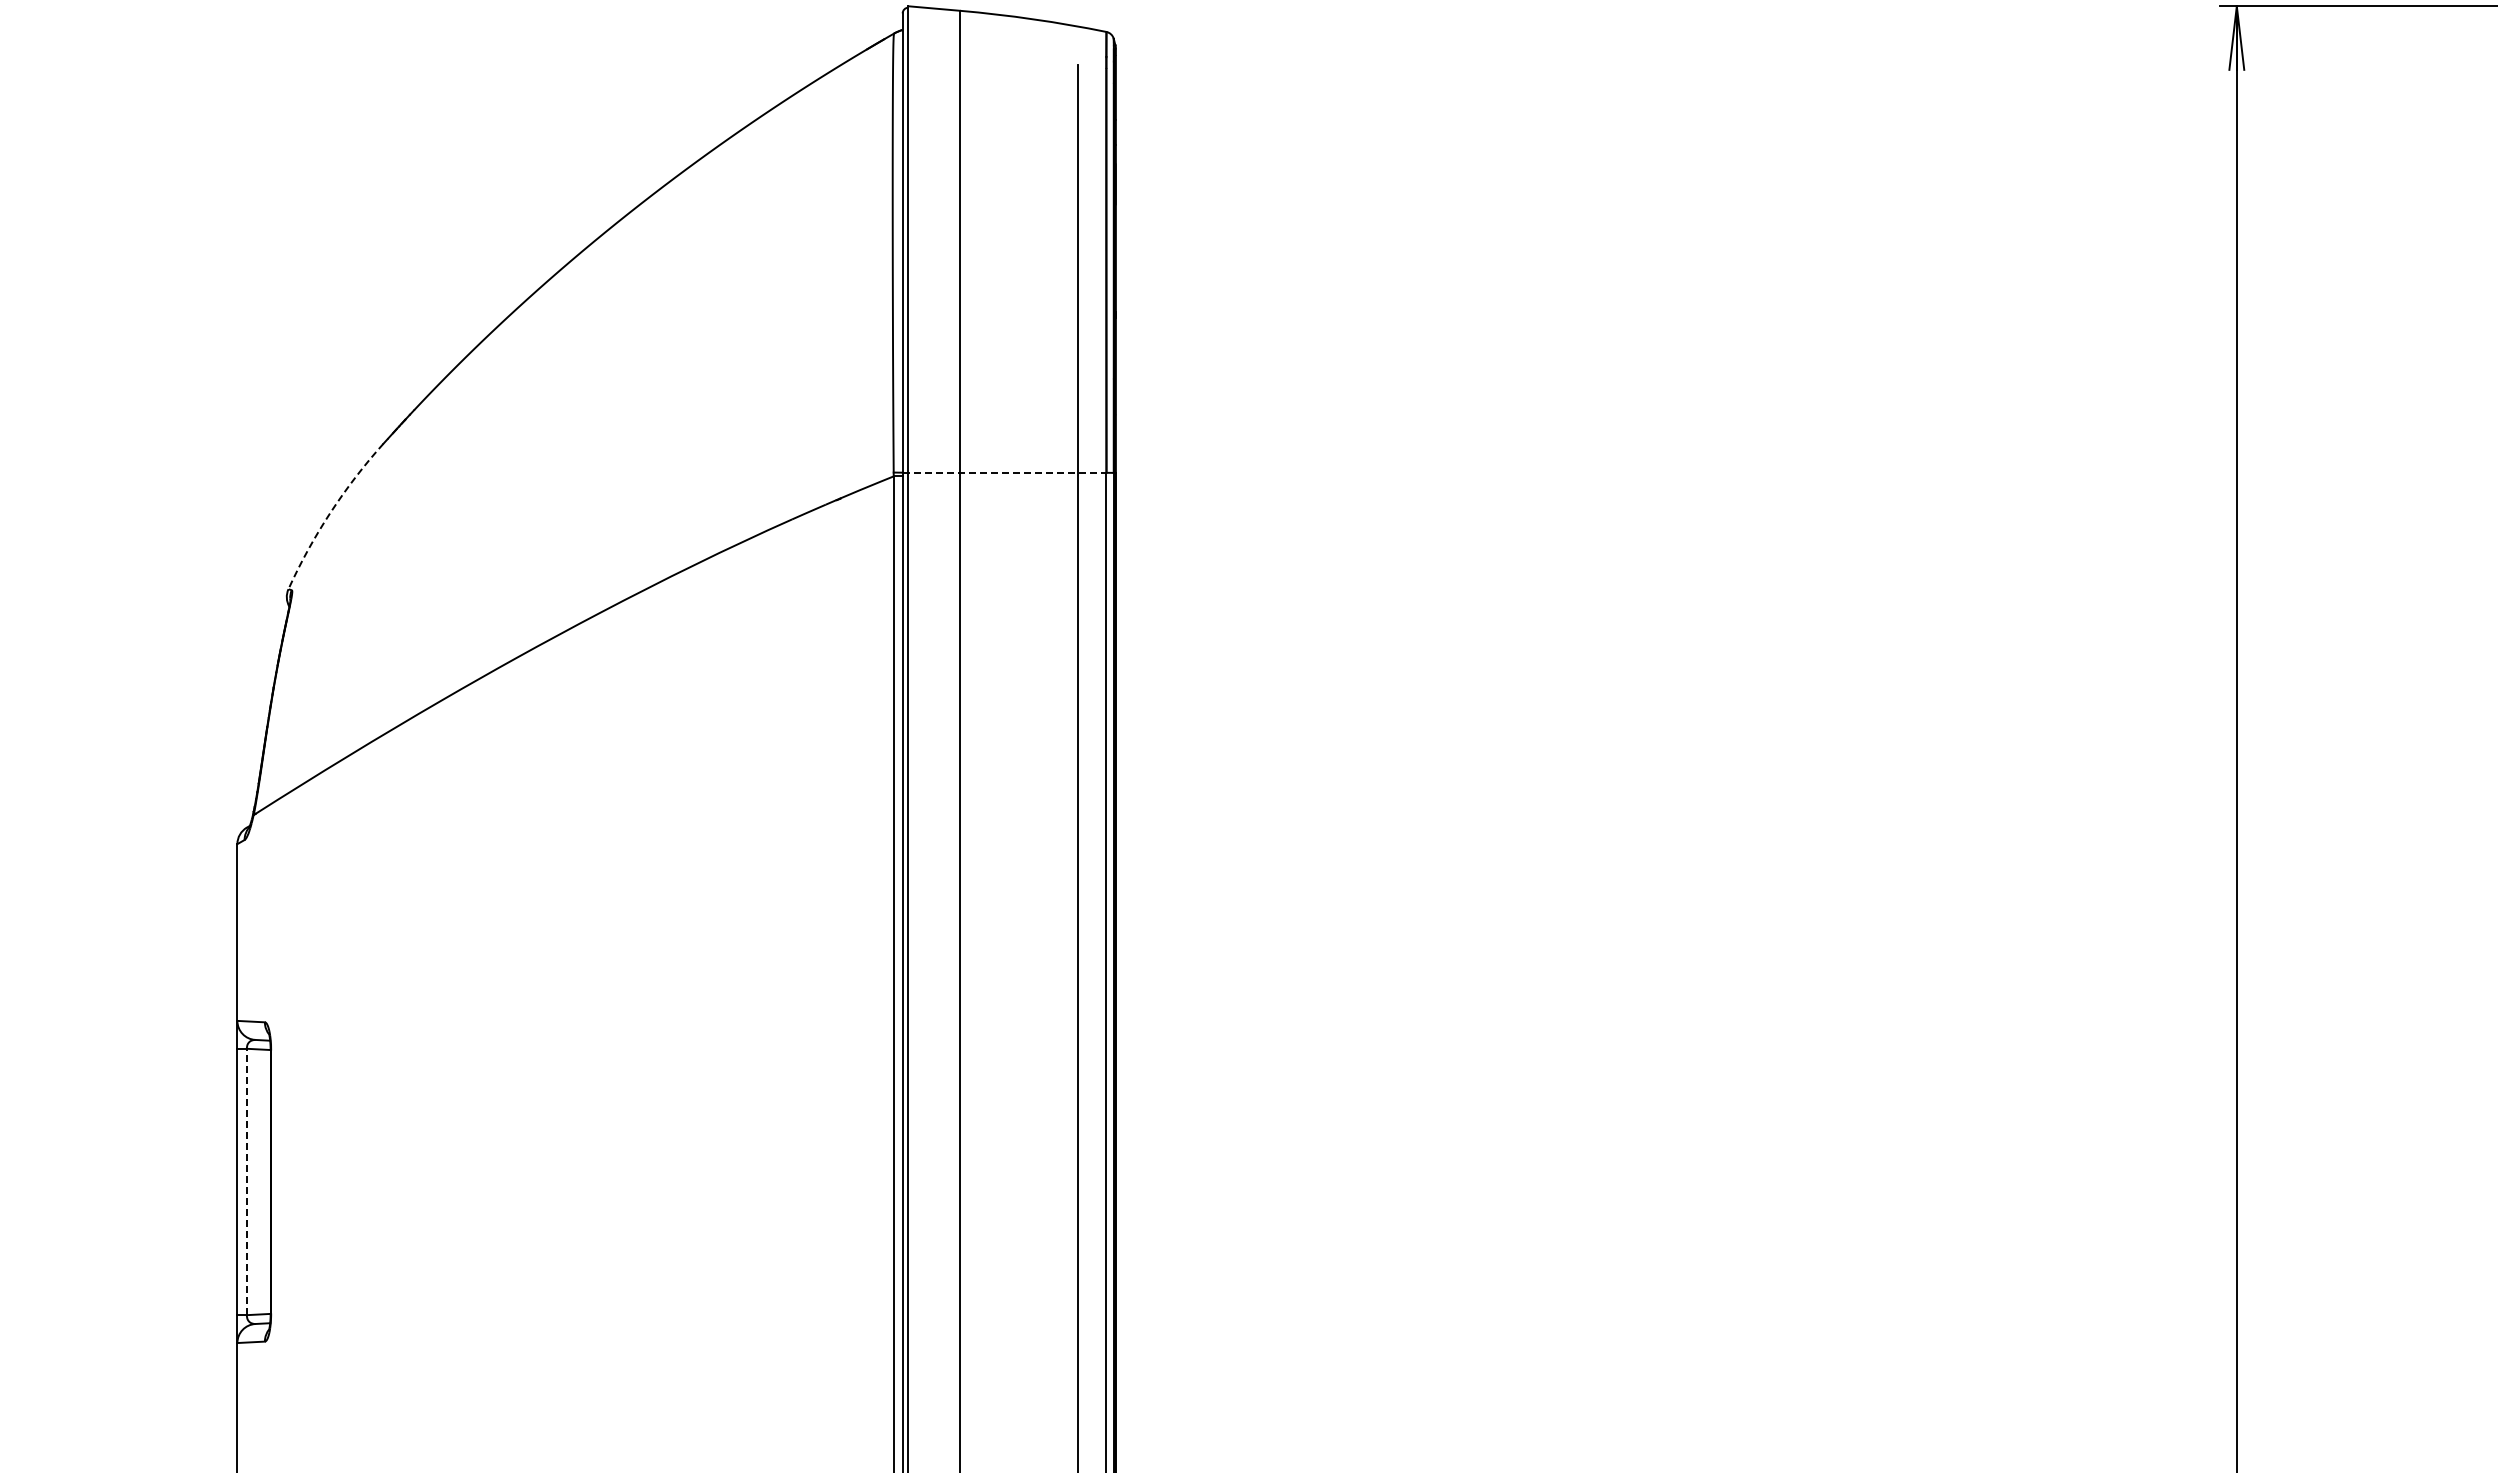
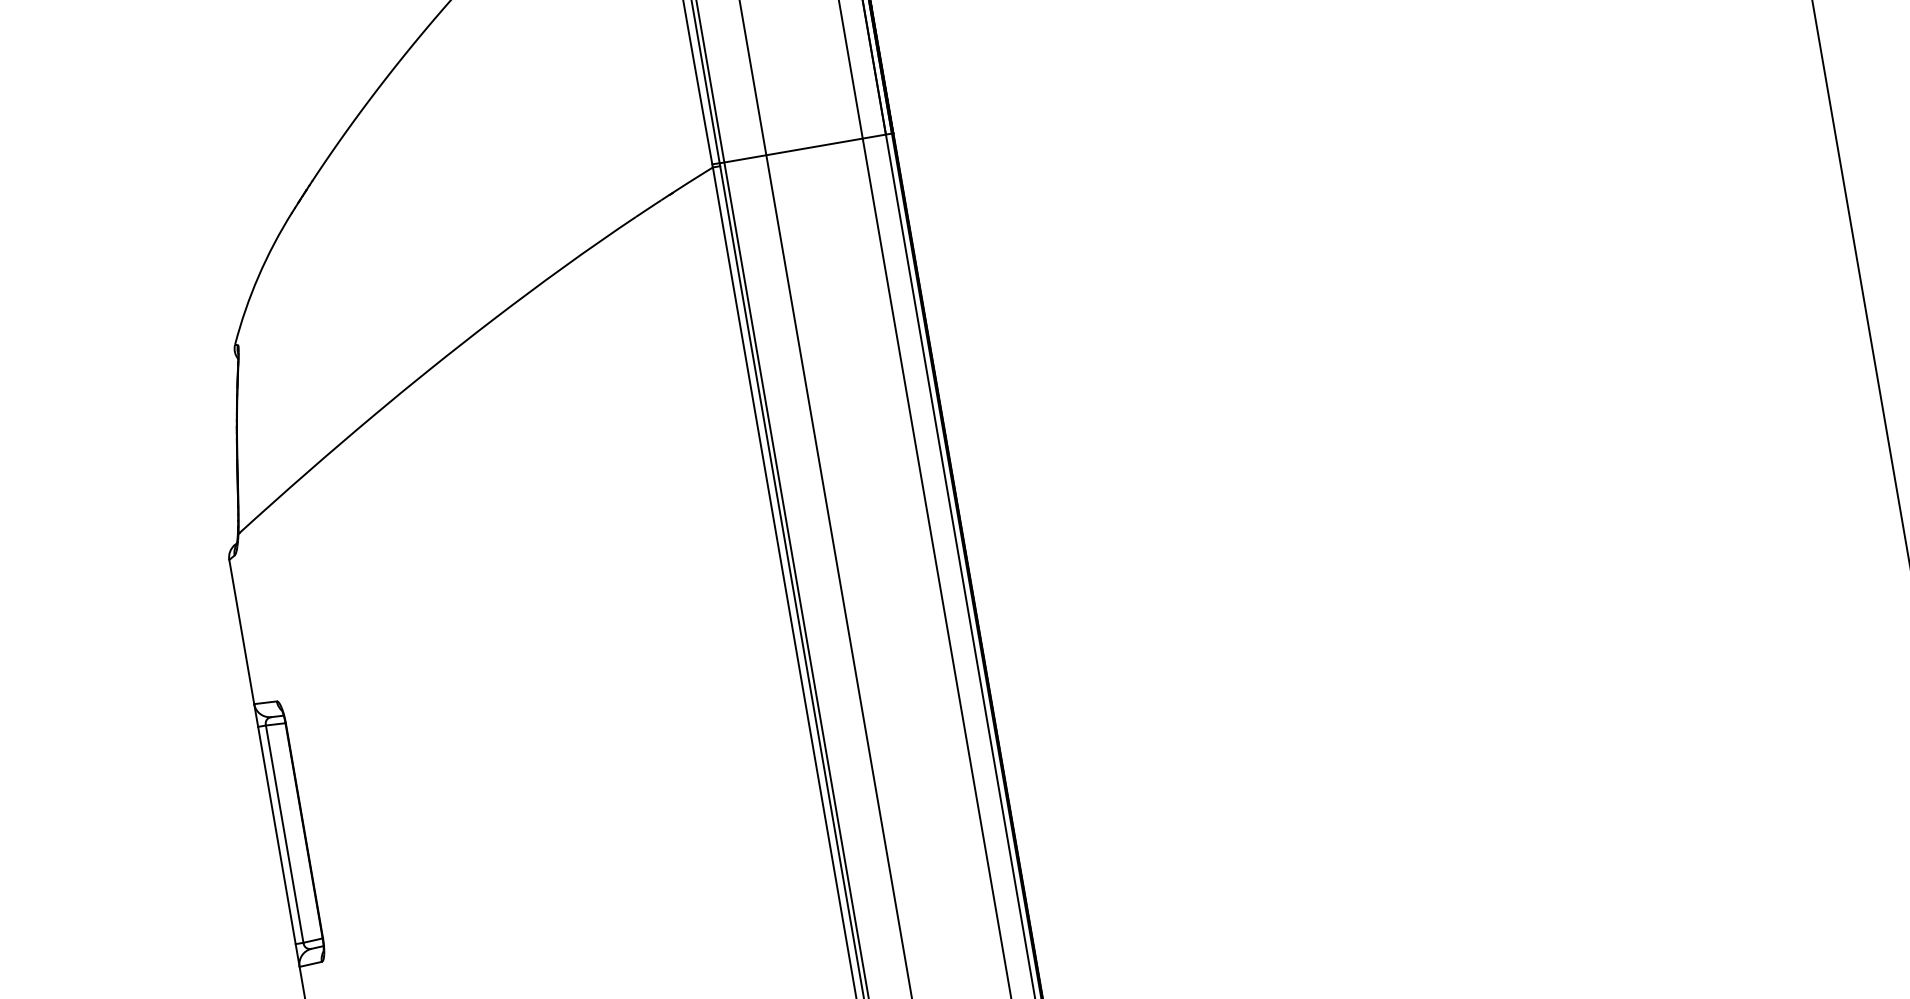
line: (1004, 472) -> (802, 148), dashed -> solid
arc: (330, 512) -> (258, 276), dashed -> solid
line: (246, 1181) -> (284, 833), dashed -> solid

